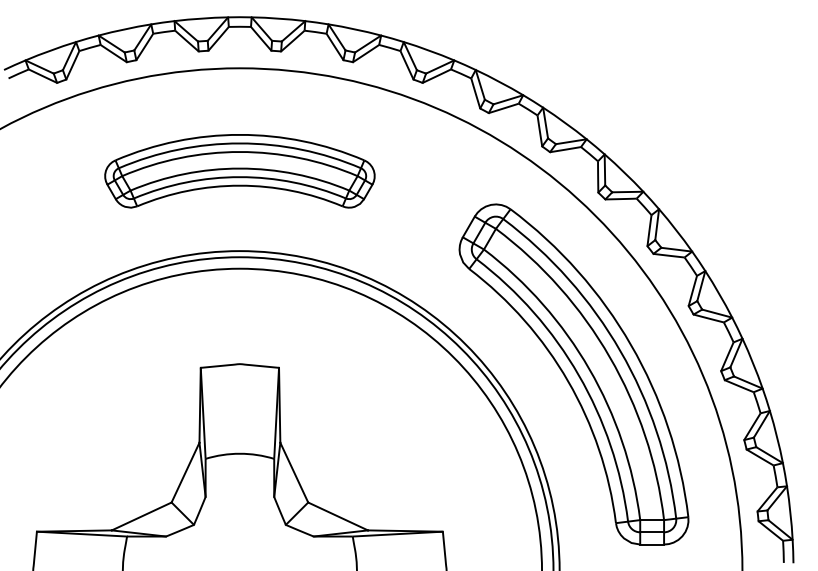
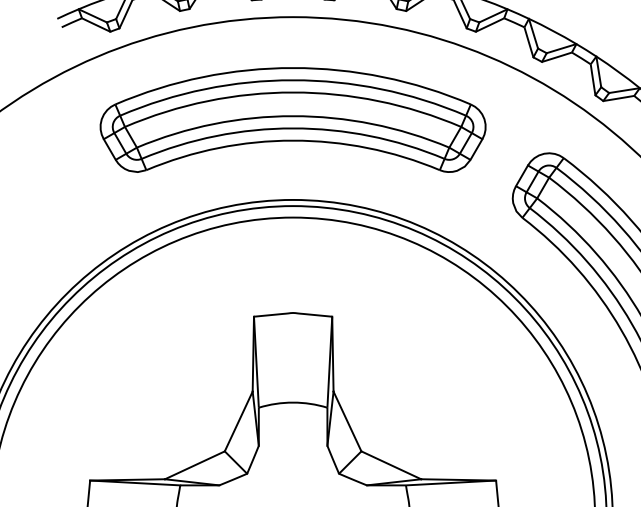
part: (239, 171) -> (292, 120), size x1.43

